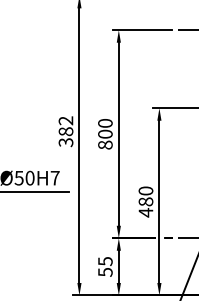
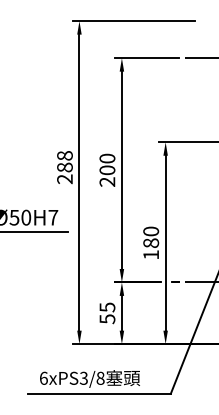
text: (65, 131) -> (64, 167), 382 -> 288
text: (105, 144) -> (107, 181), 800 -> 200
text: (145, 212) -> (150, 254), 480 -> 180

